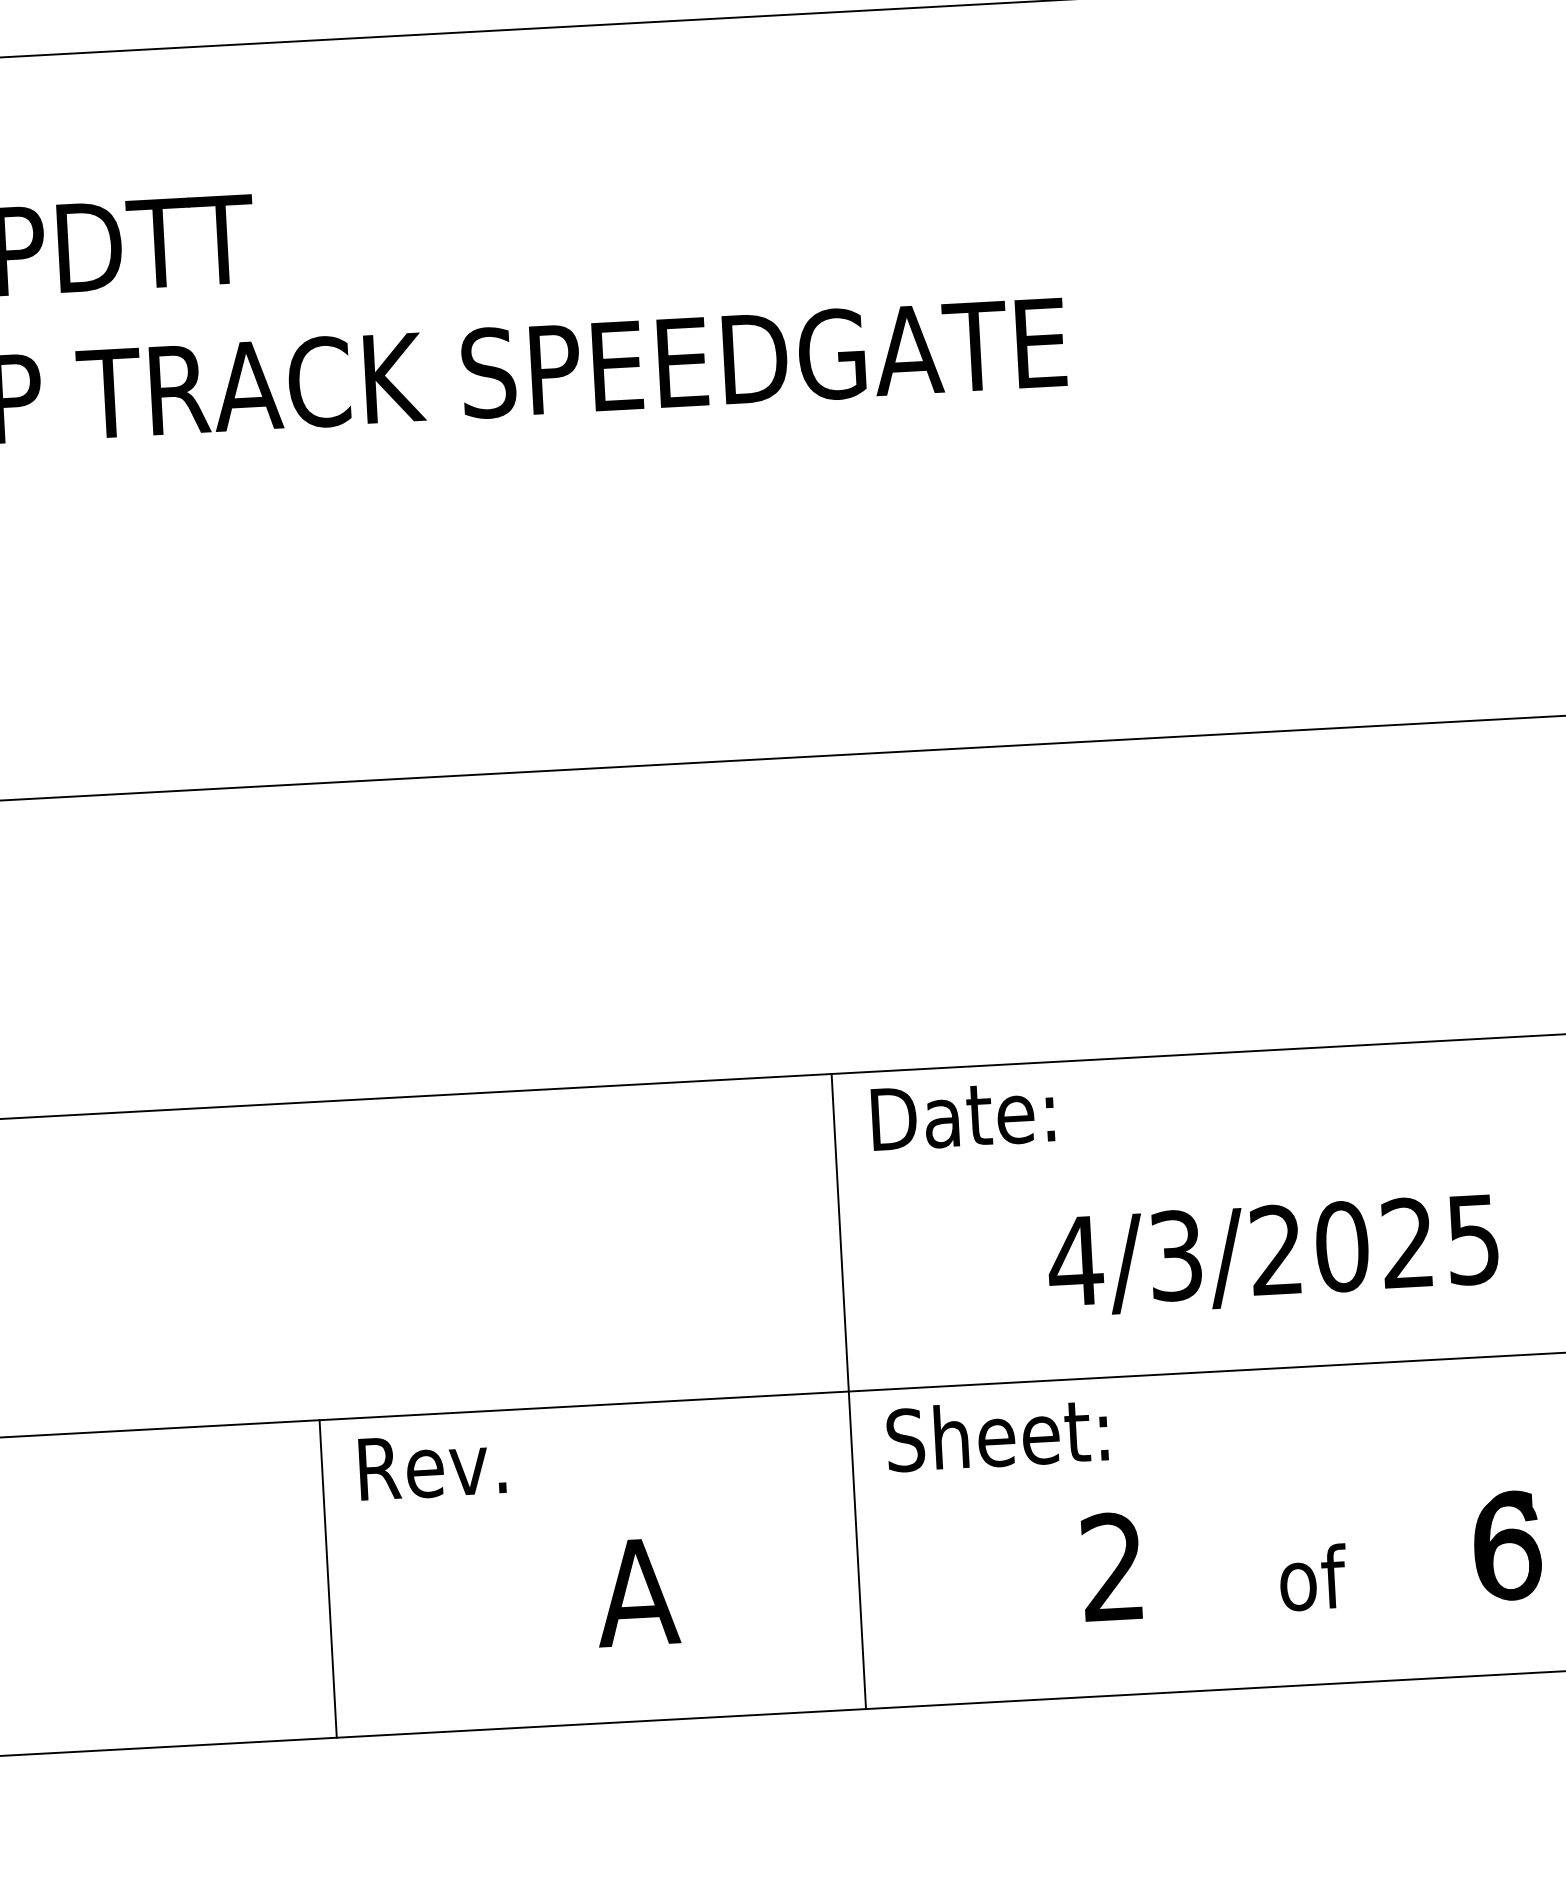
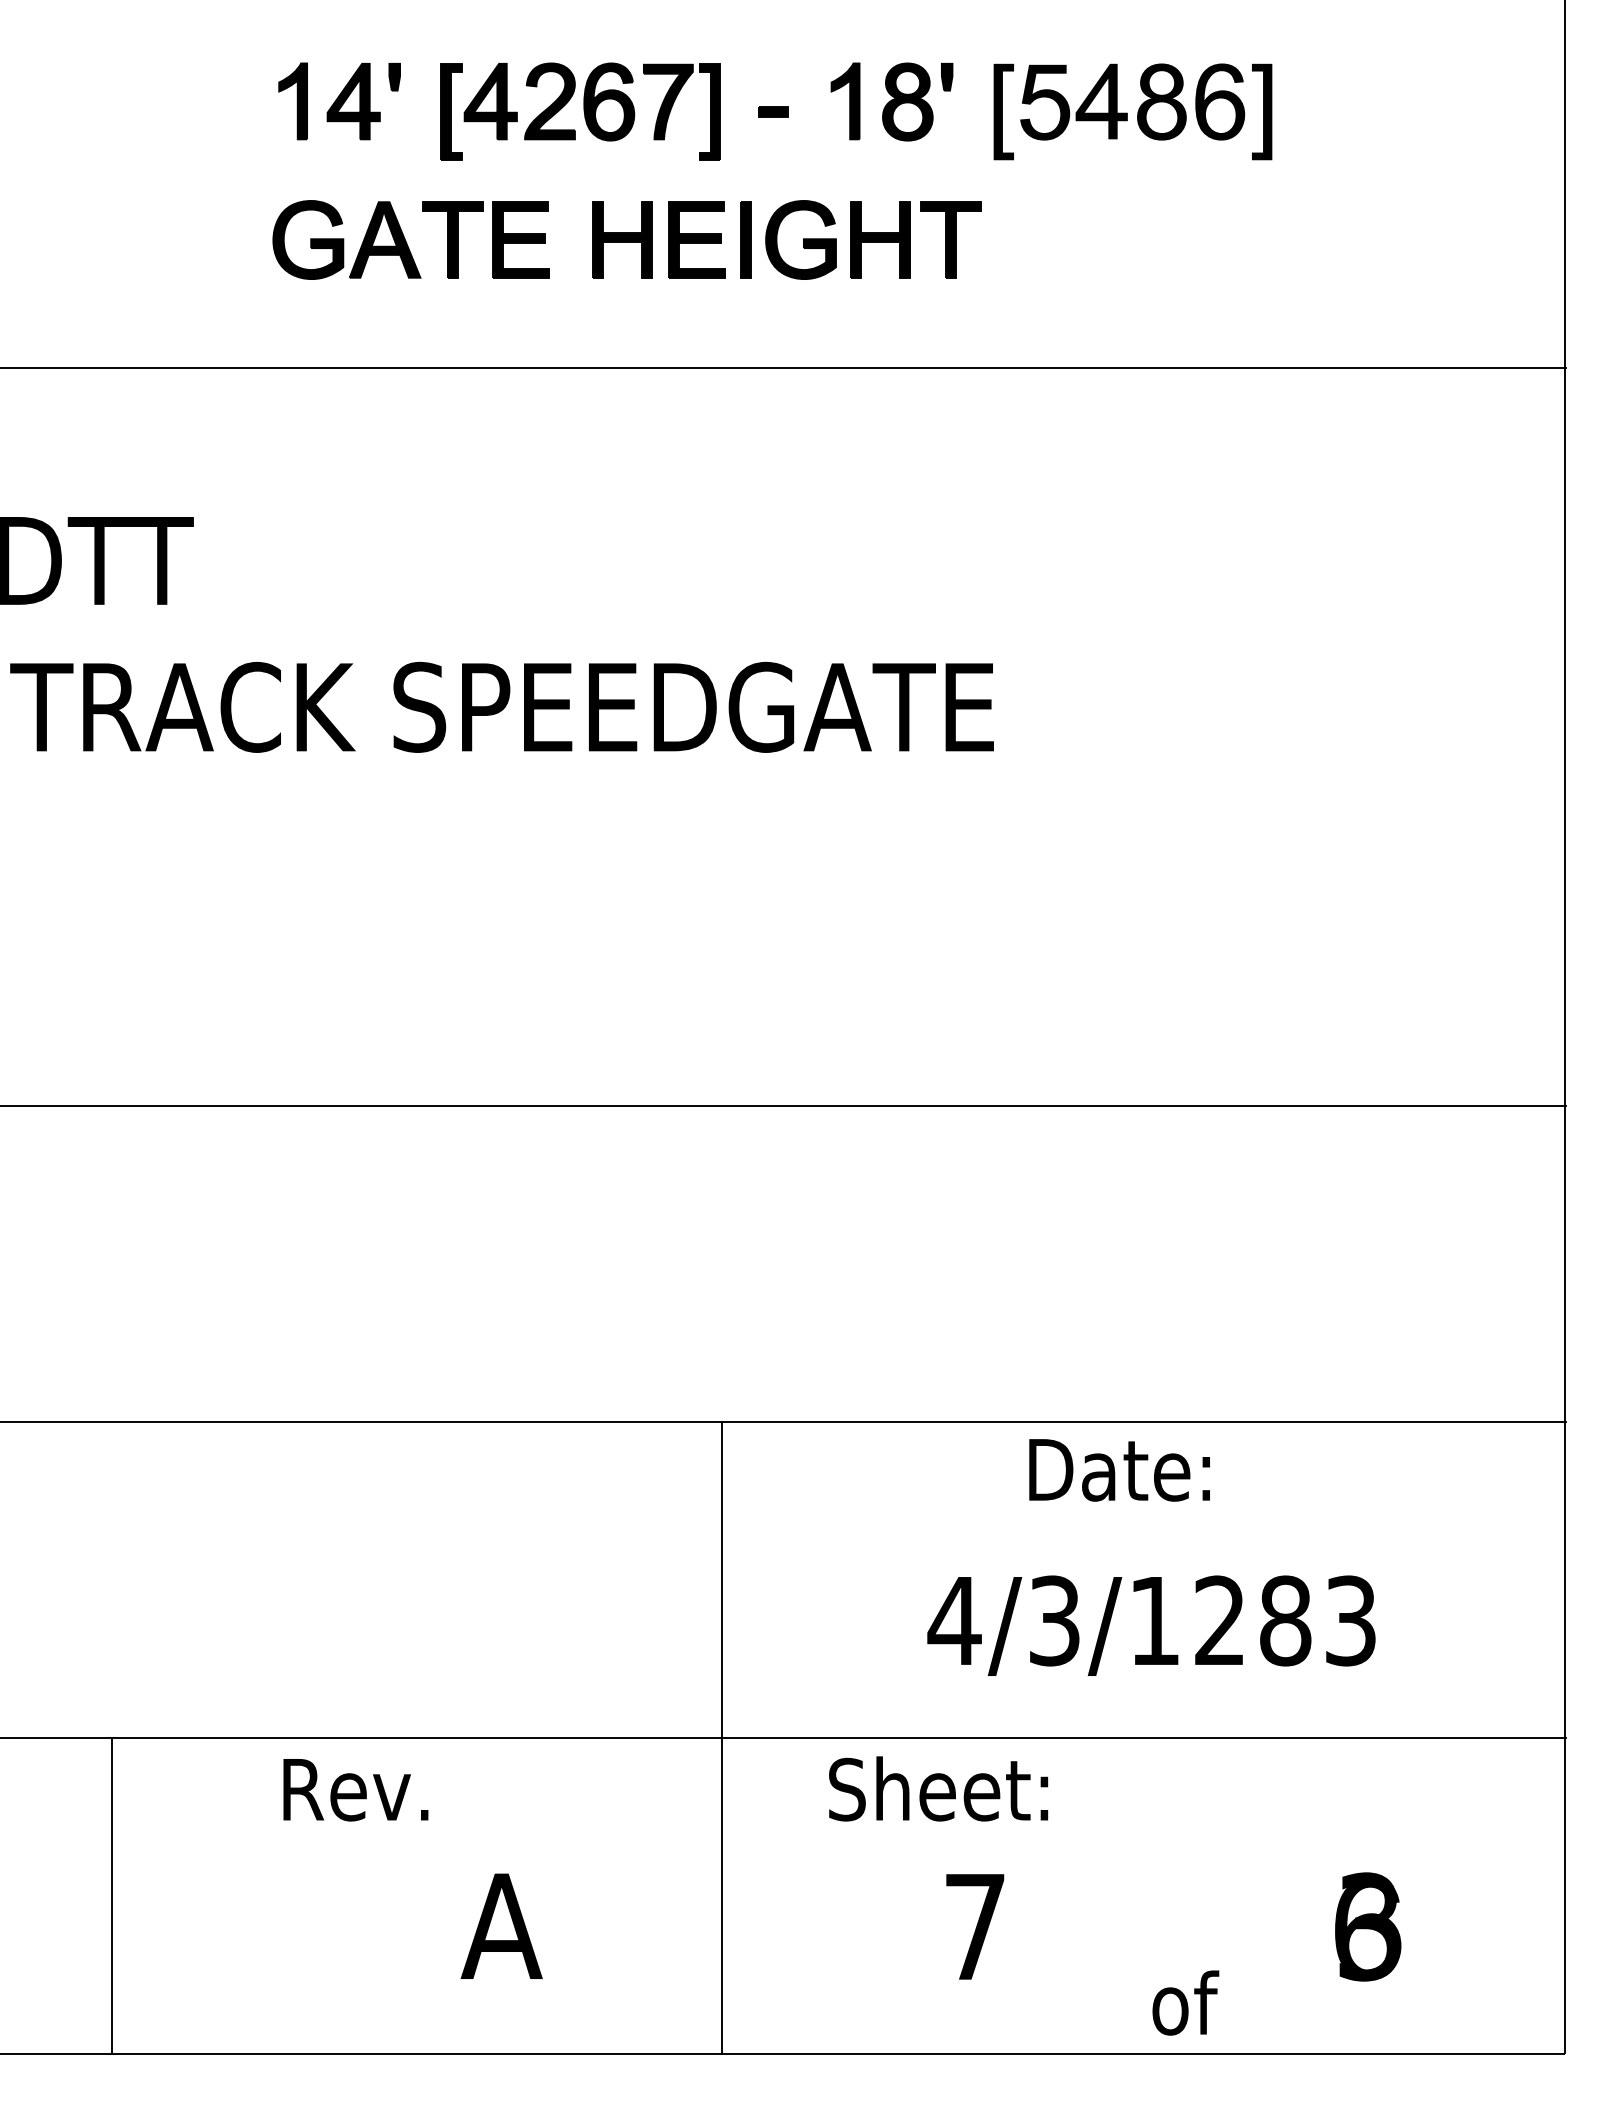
text: (962, 1115) -> (1119, 1470), moved
text: (1374, 1244) -> (1252, 1620), 4/3/2025 -> 4/3/1283
text: (997, 1434) -> (938, 1788), moved
text: (432, 1466) -> (355, 1790), moved
text: (1508, 1545) -> (1369, 1926), 6 -> 3
text: (1112, 1565) -> (974, 1925), 2 -> 7
text: (1313, 1577) -> (1185, 2002), moved
line: (328, 1579) -> (112, 1896), moved

